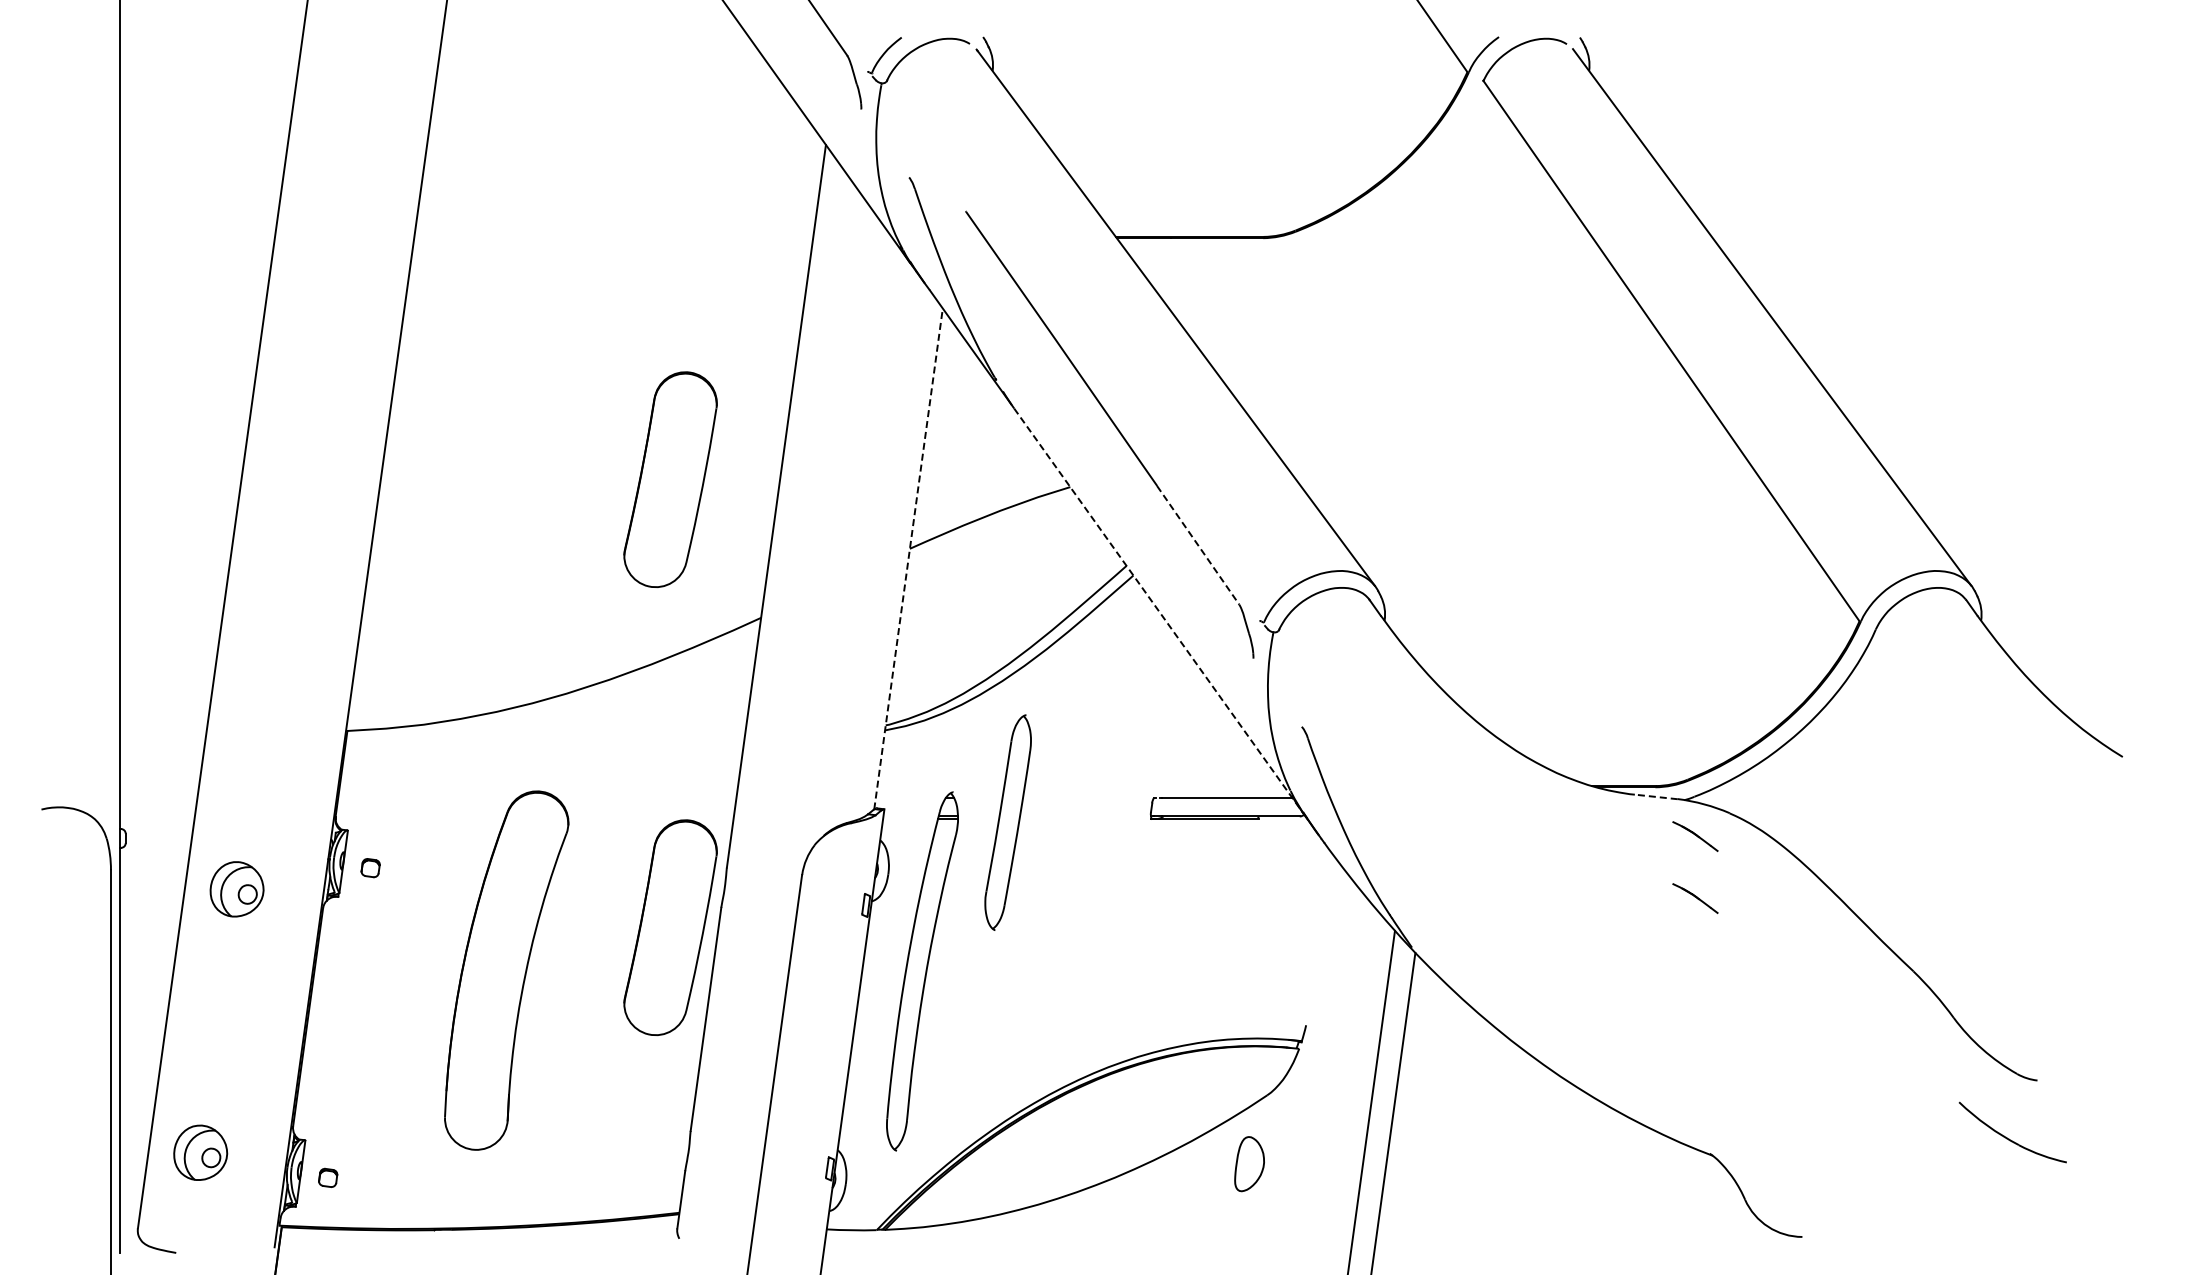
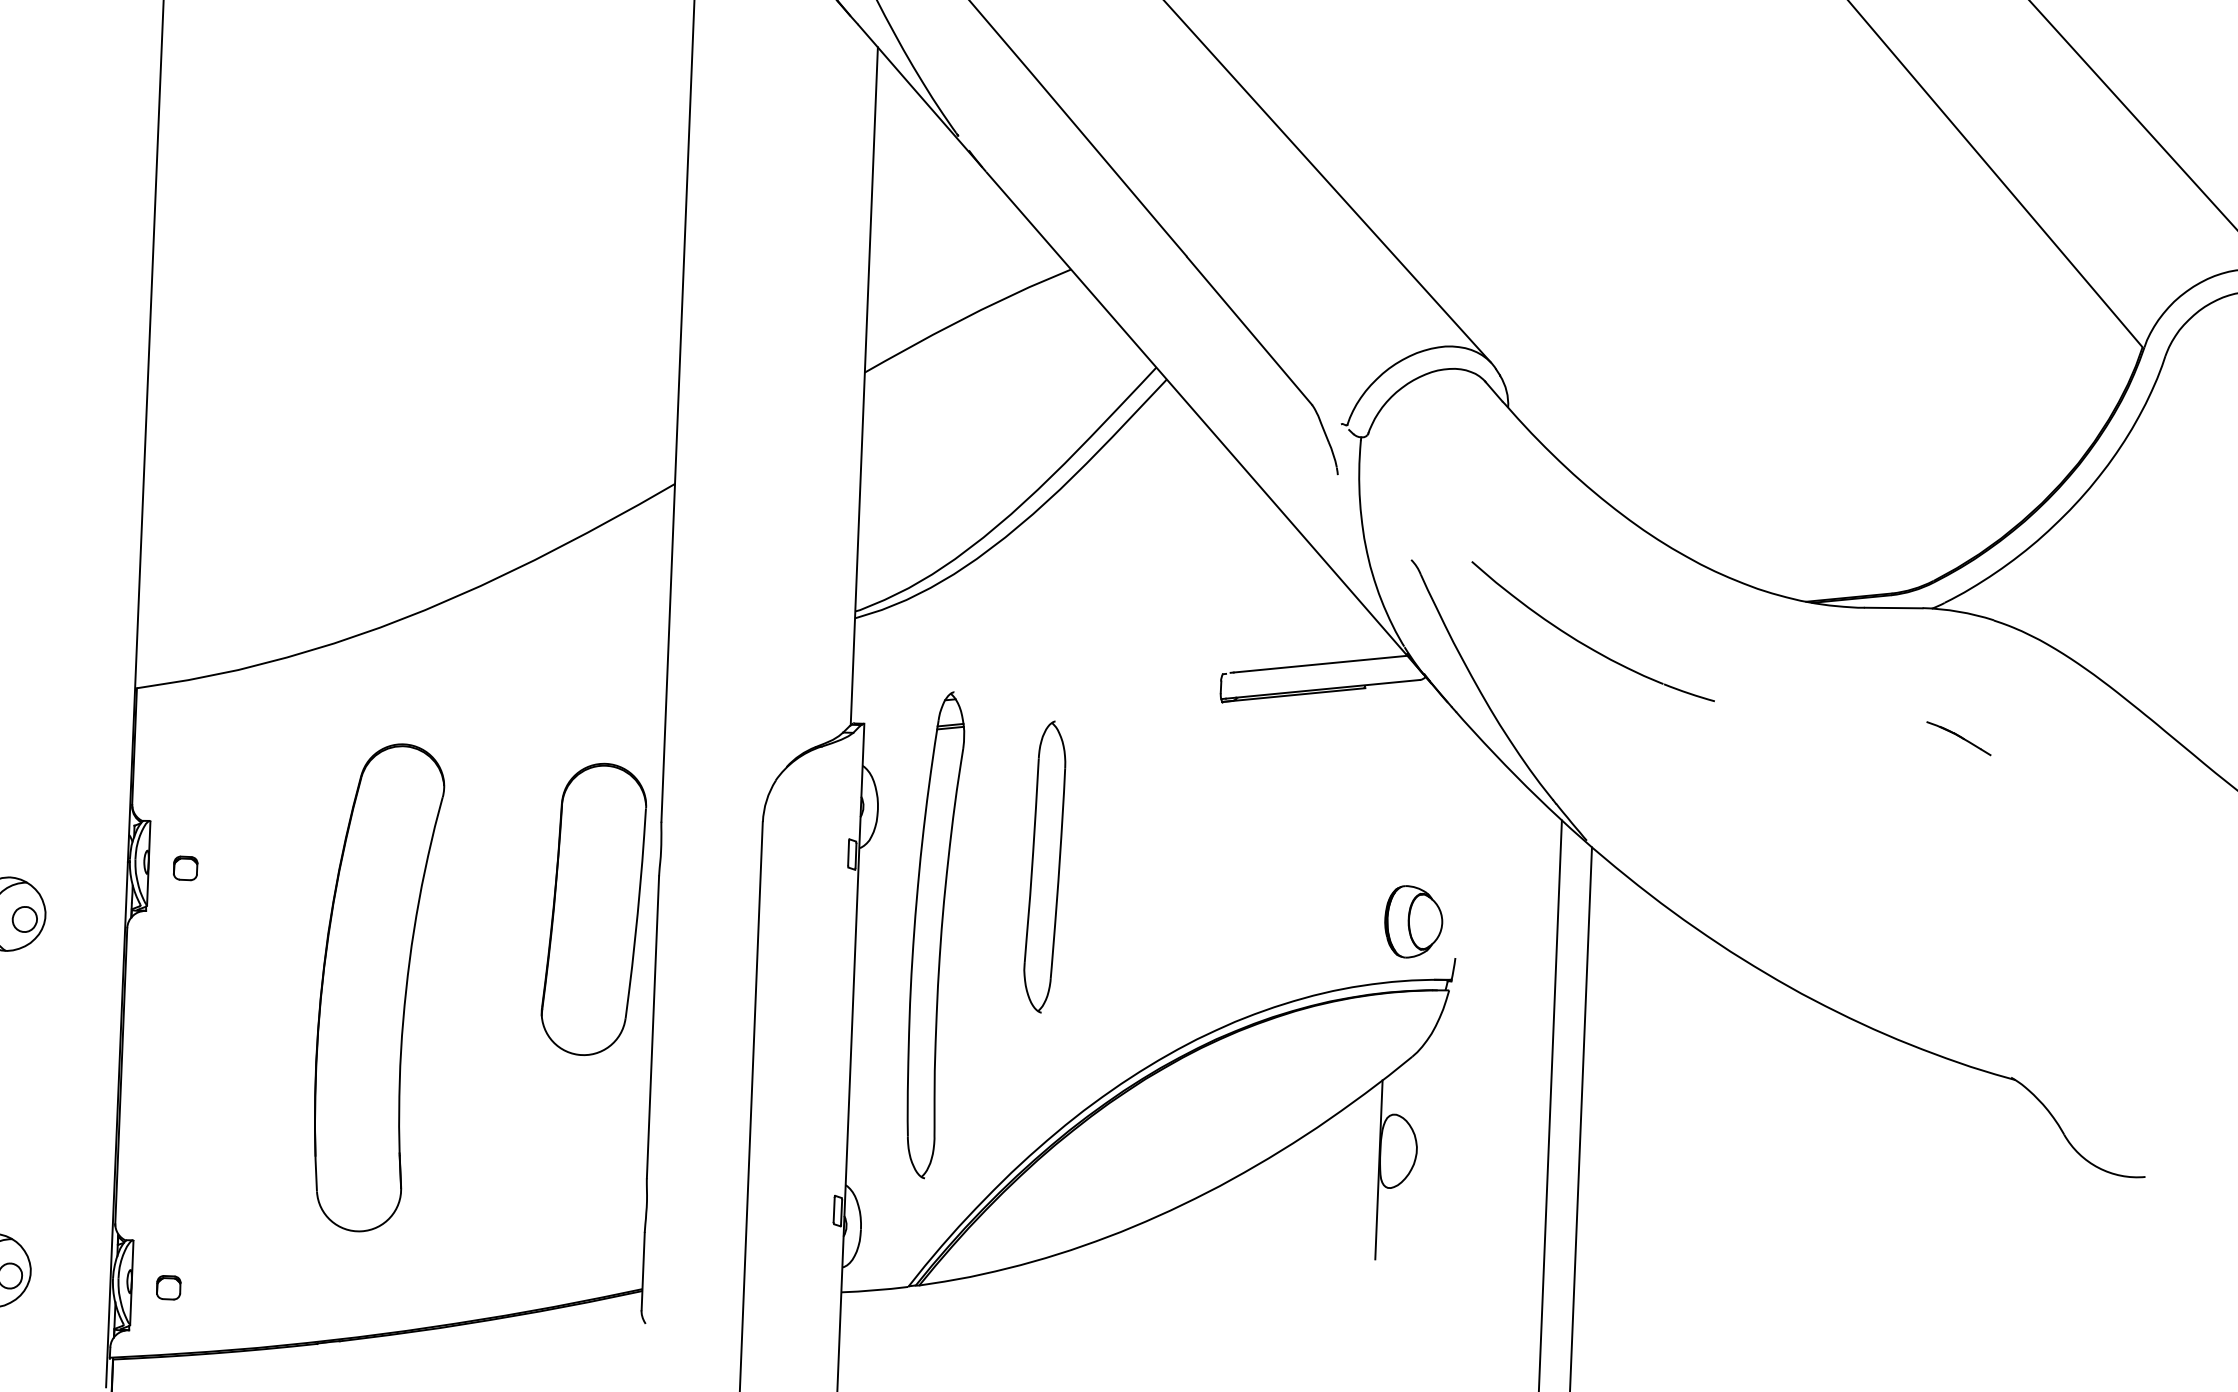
part: (670, 479) -> (536, 310), removed
line: (1198, 545) -> (1249, 331), dashed -> solid
line: (908, 558) -> (864, 385), dashed -> solid
line: (1158, 610) -> (1204, 423), dashed -> solid
line: (1656, 796) -> (1893, 607), dashed -> solid
part: (1425, 801) -> (1586, 643), added
part: (1007, 822) -> (1044, 867), moved
part: (1695, 836) -> (1951, 655), removed
part: (1277, 994) -> (1413, 920), added
line: (1234, 1176) -> (1379, 1169), added

